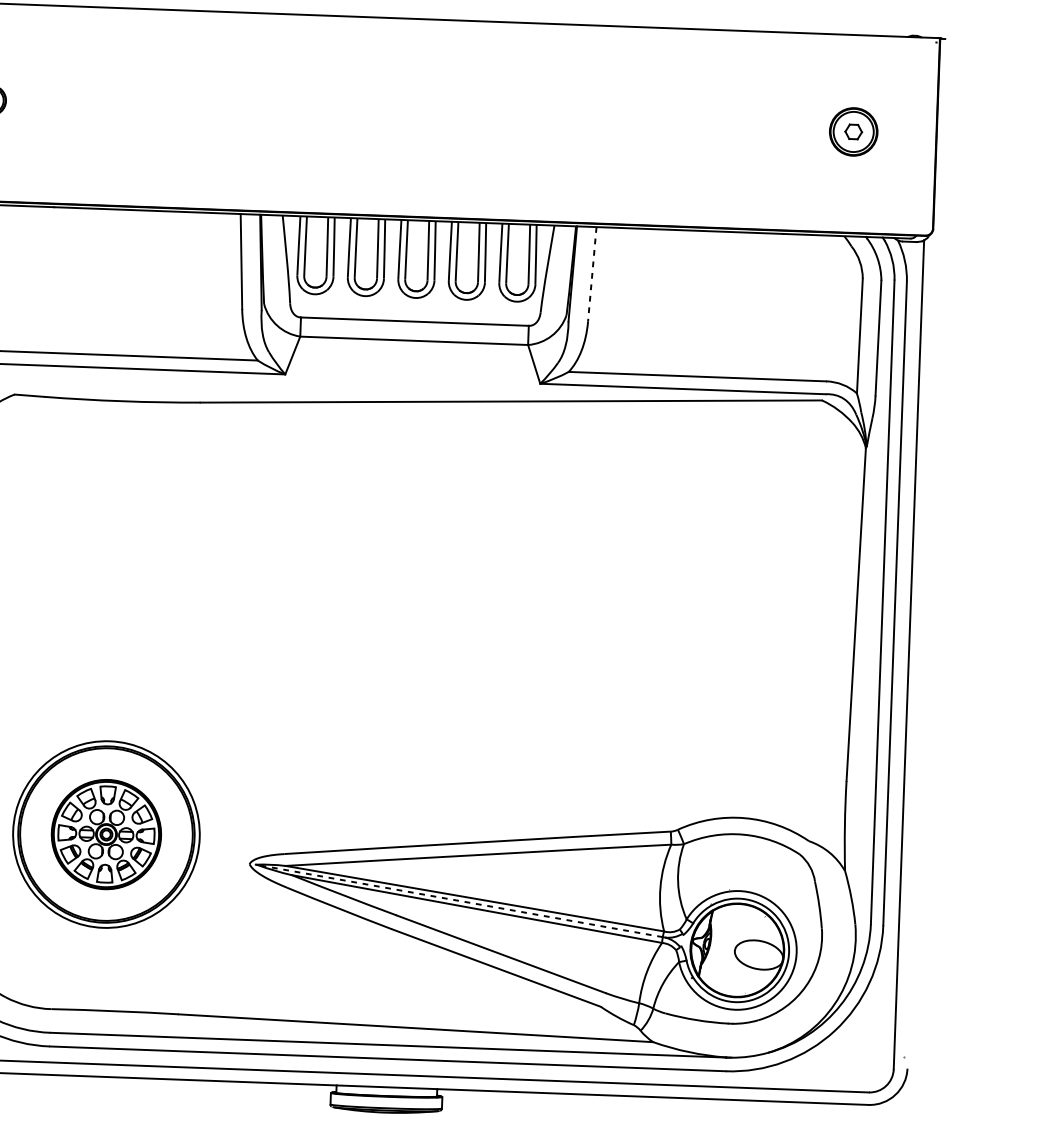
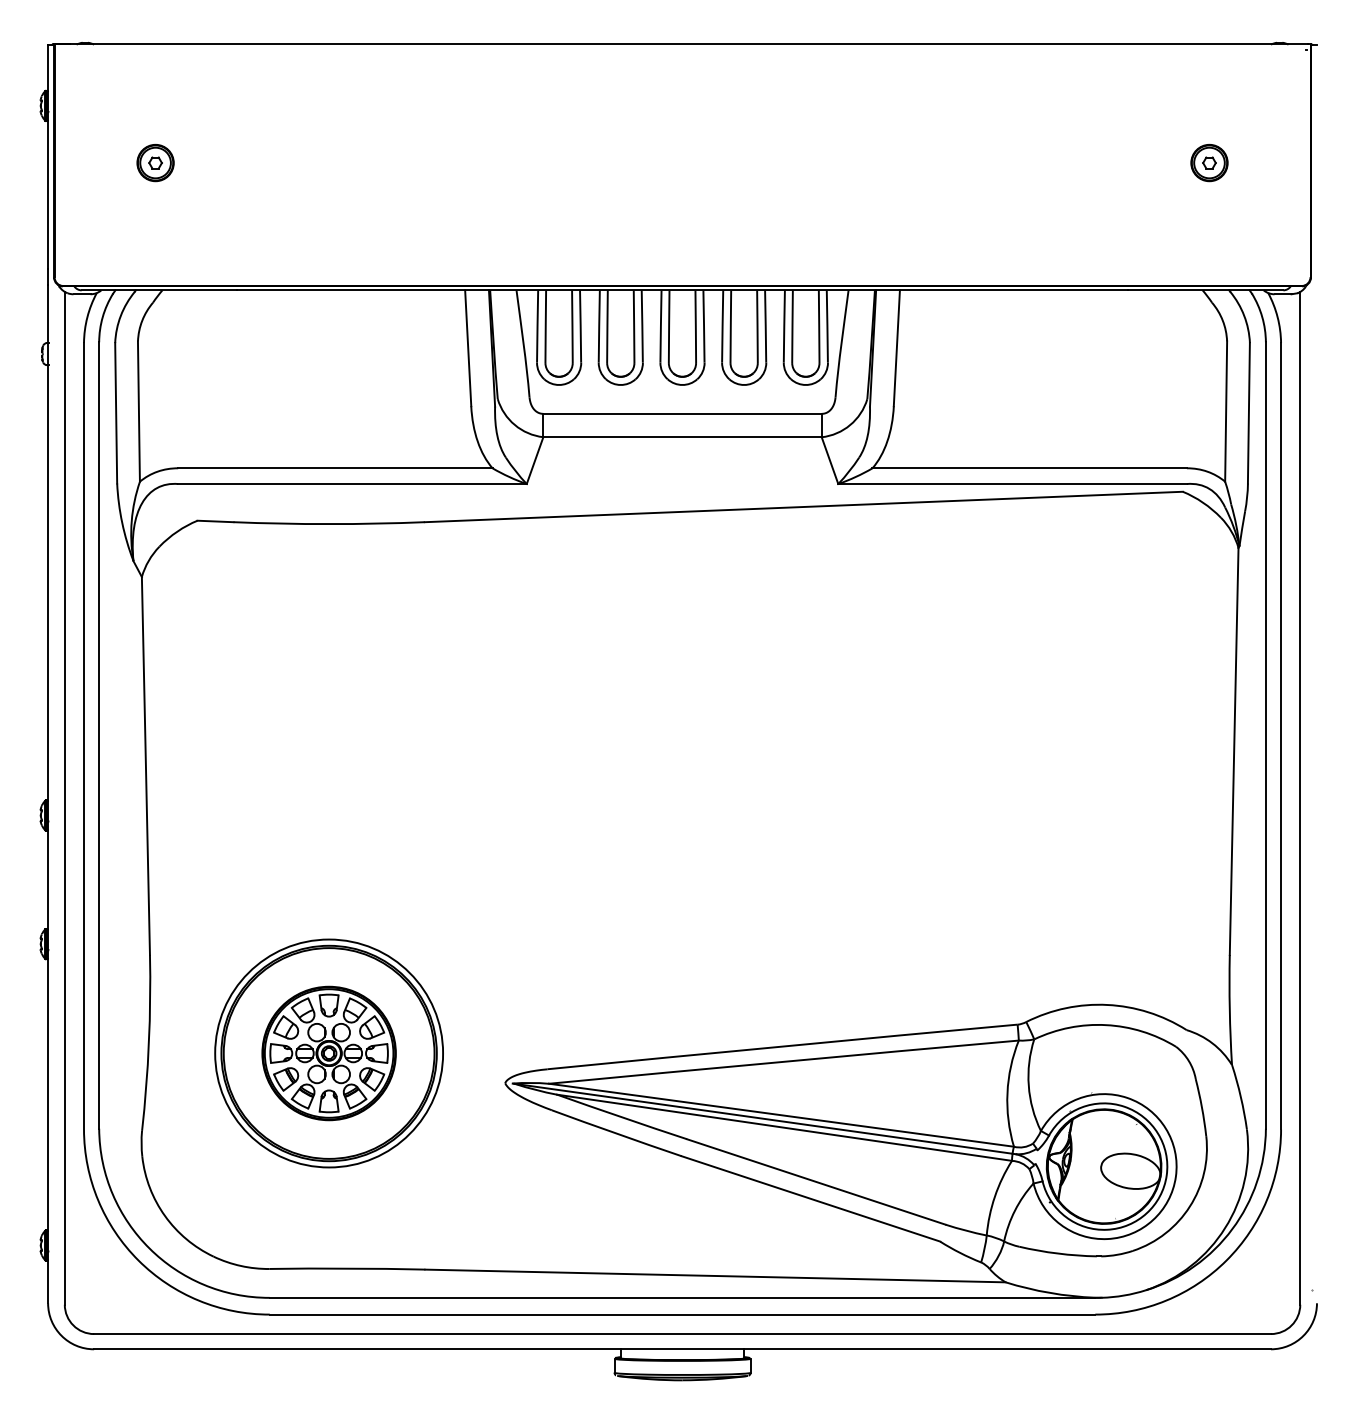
part: (853, 132) -> (1209, 163), size x0.62
line: (591, 274) -> (896, 348), dashed -> solid
line: (460, 900) -> (763, 1118), dashed -> solid

